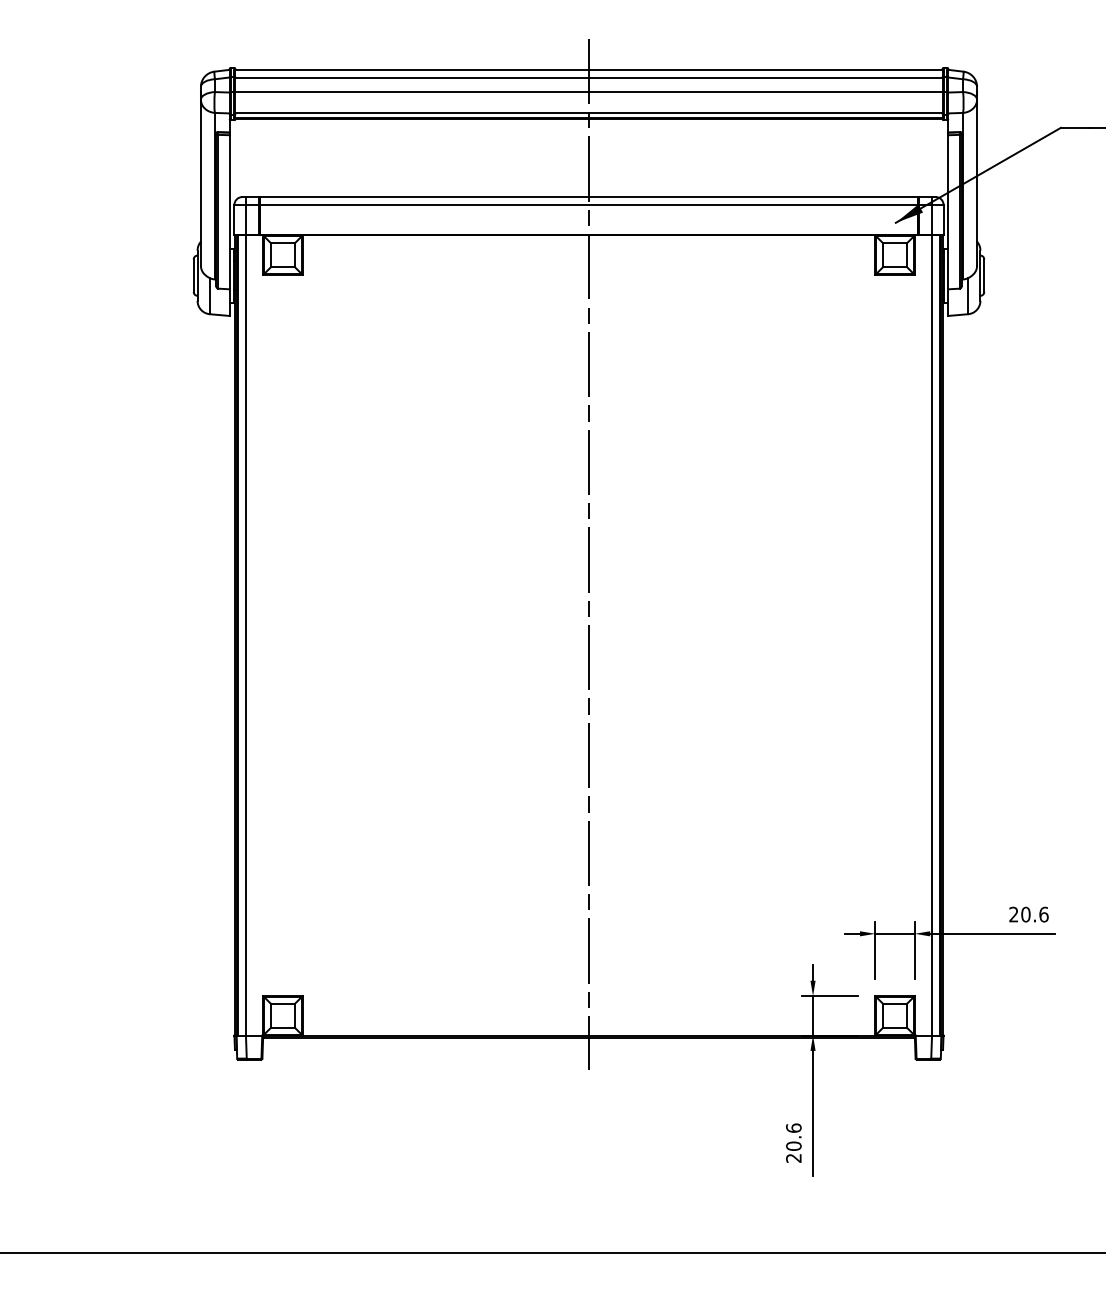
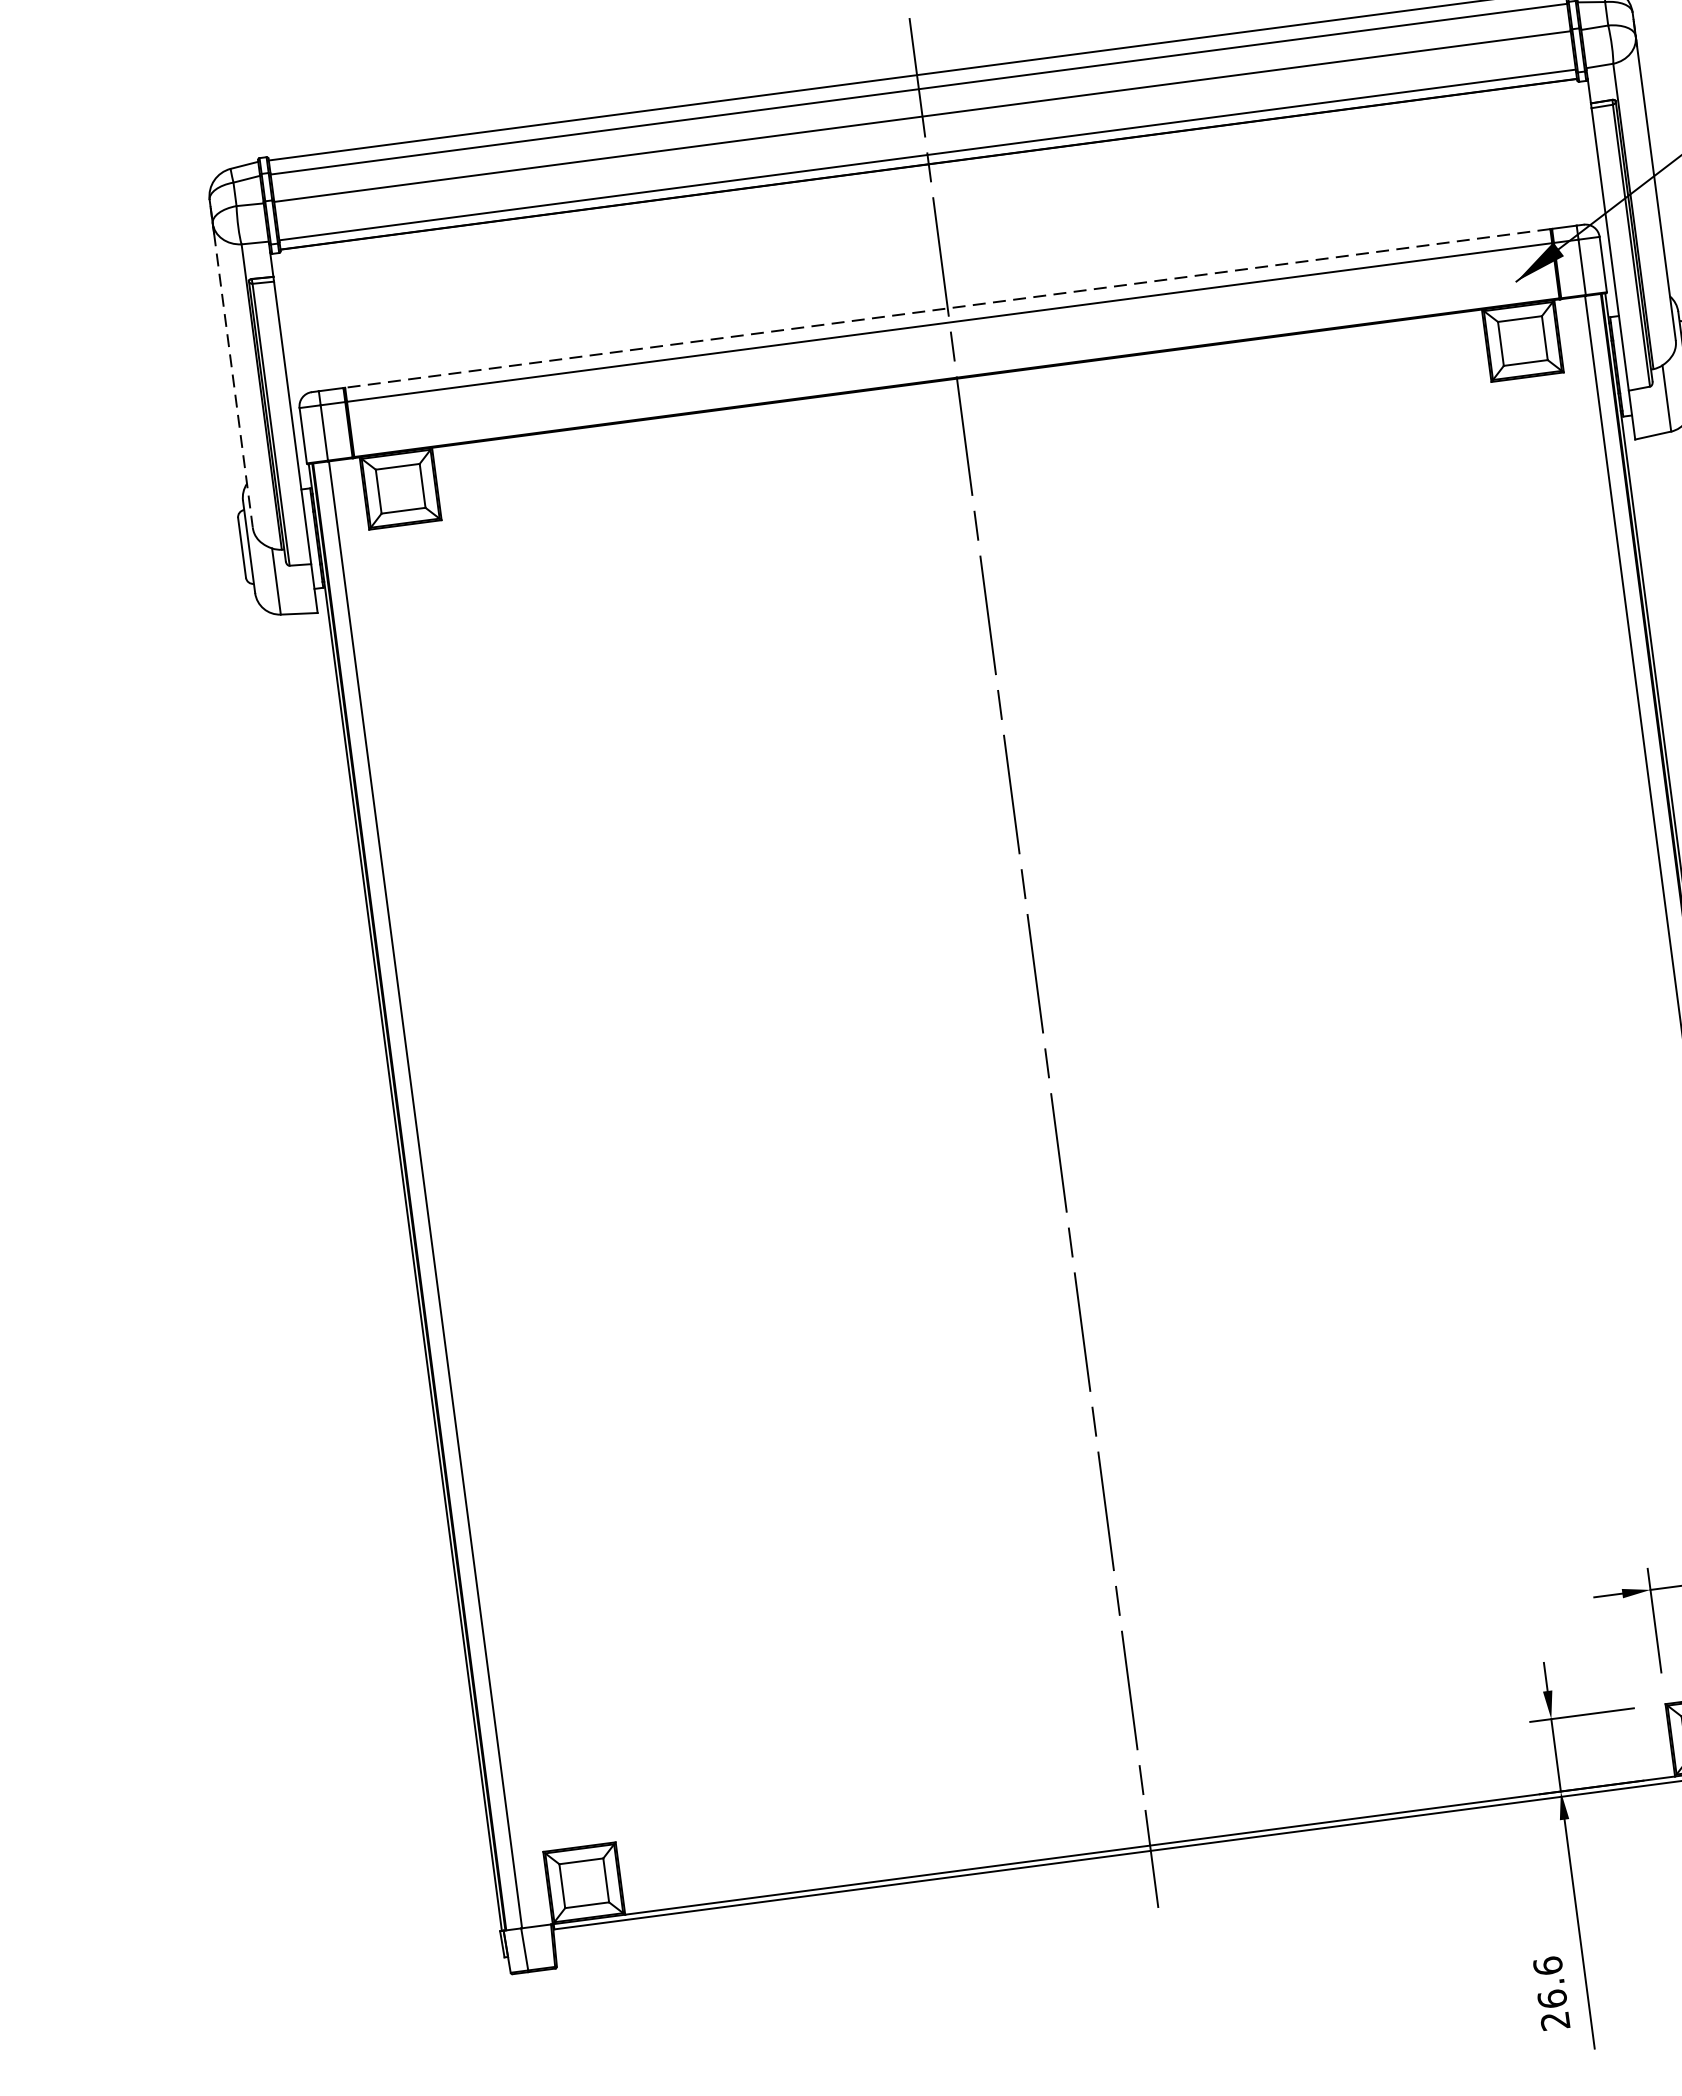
line: (200, 185) -> (232, 380), solid -> dashed
line: (589, 197) -> (948, 308), solid -> dashed
text: (793, 1145) -> (1551, 1997), 20.6 -> 26.6

